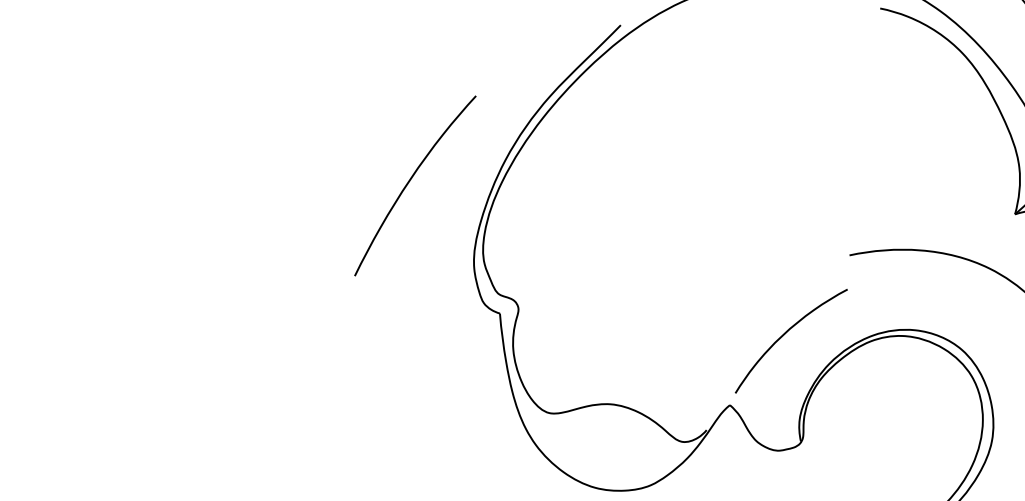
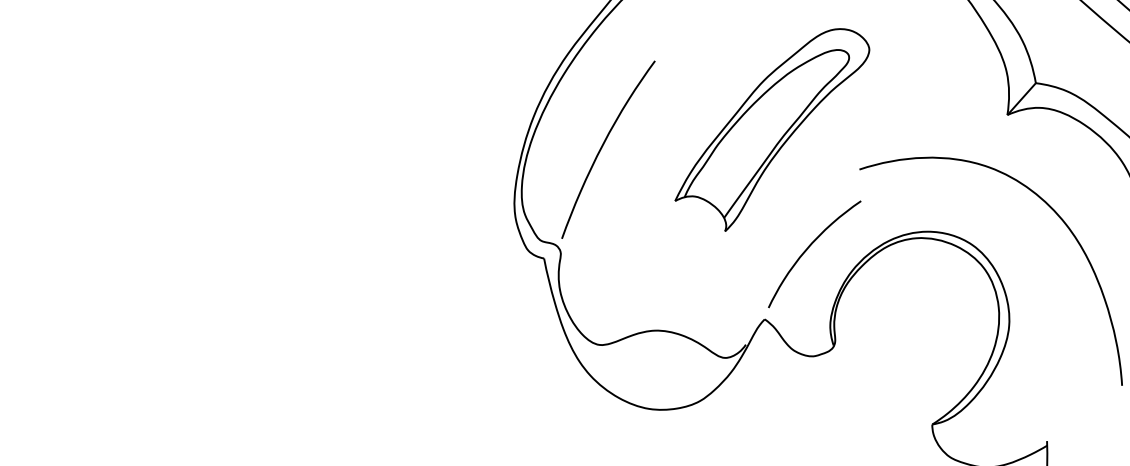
curve: (410, 181) -> (603, 146), moved
part: (760, 201) -> (772, 129), added

